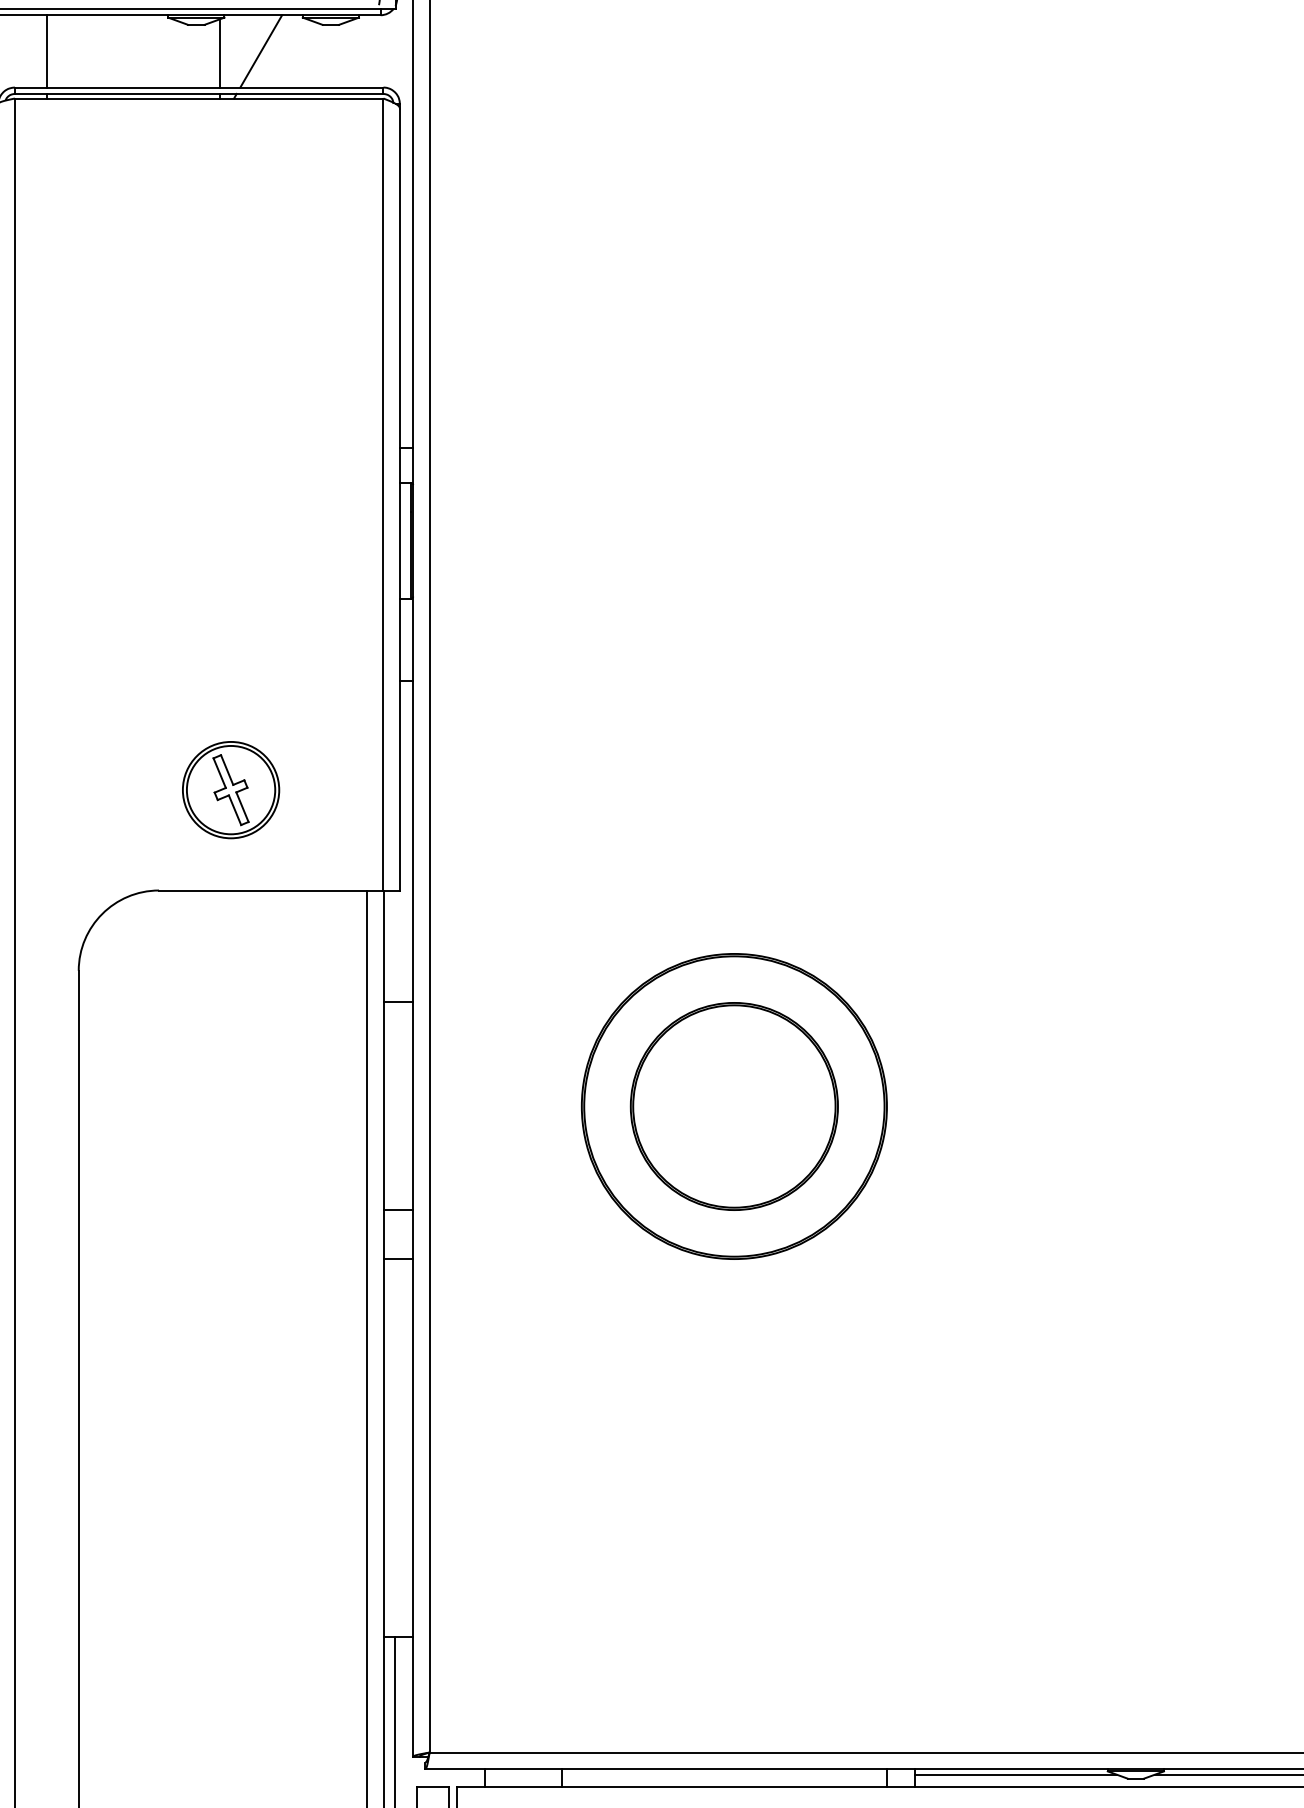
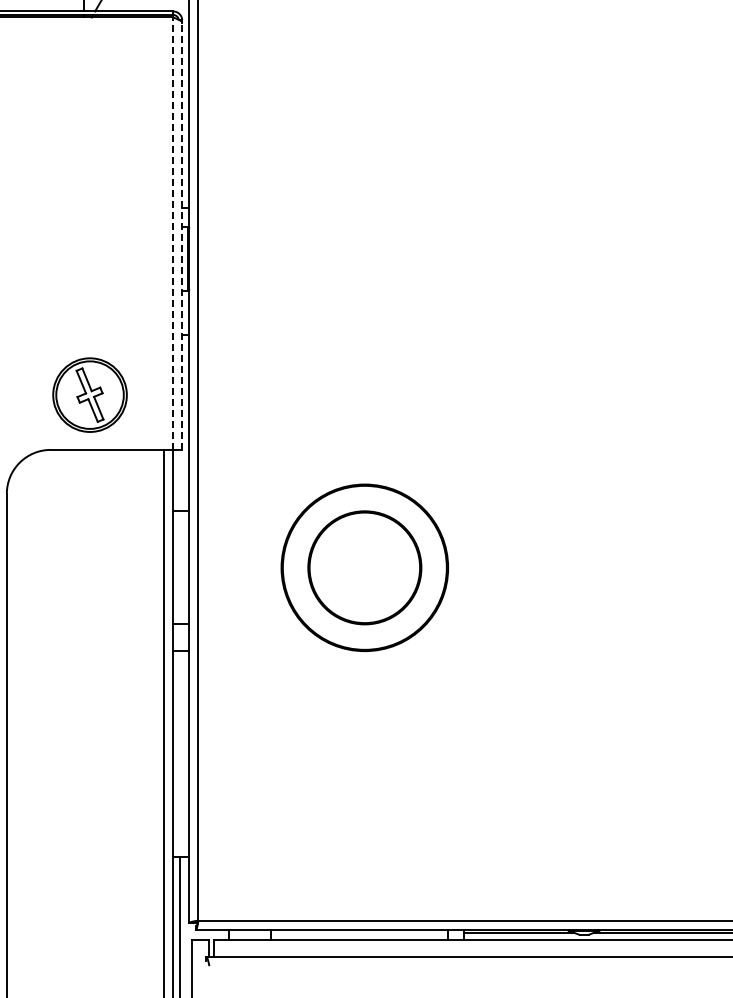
line: (383, 494) -> (173, 233), solid -> dashed
line: (400, 497) -> (182, 235), solid -> dashed
part: (230, 789) -> (89, 394), size x1.4

